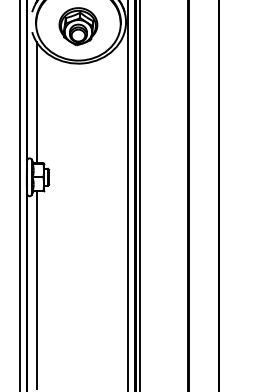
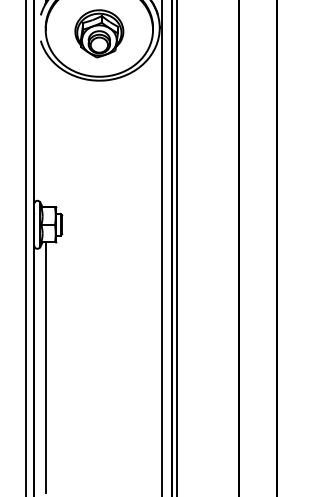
line: (36, 102) -> (46, 129), removed

